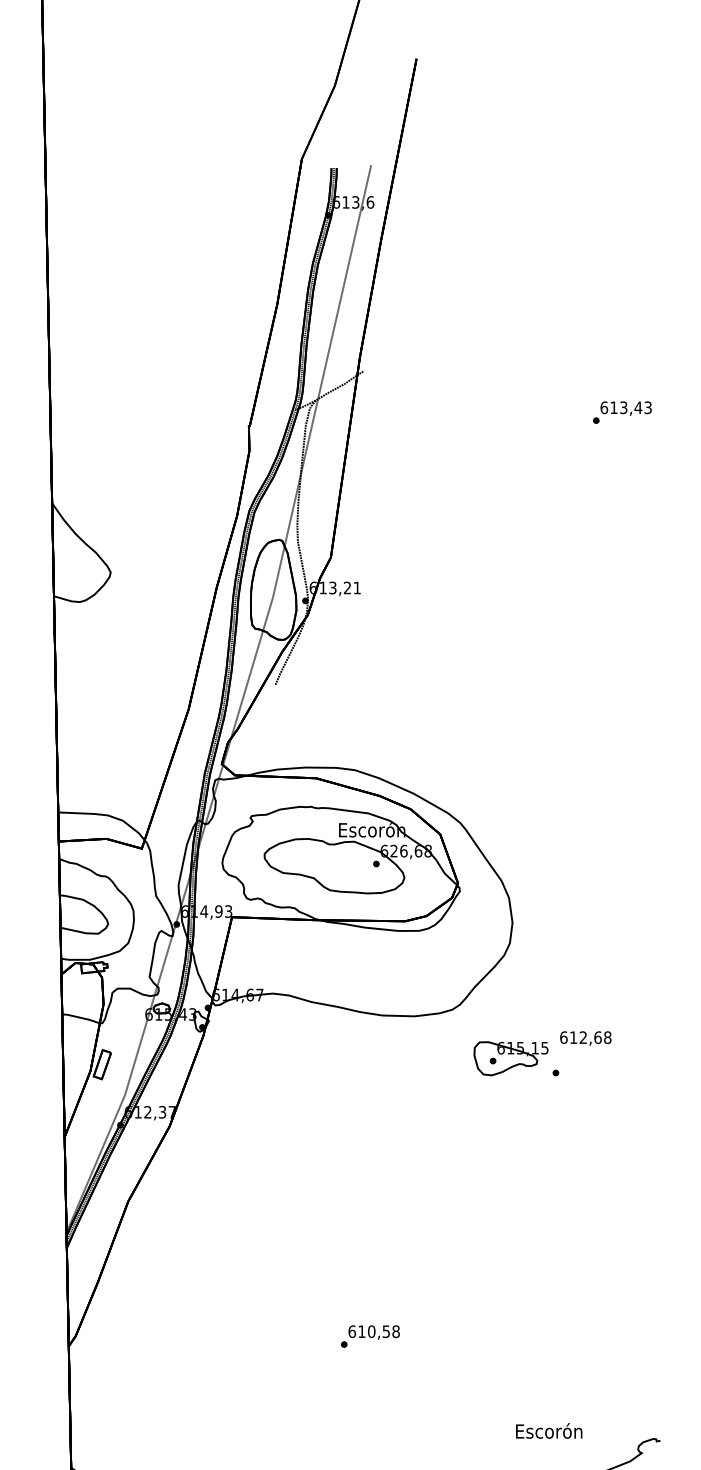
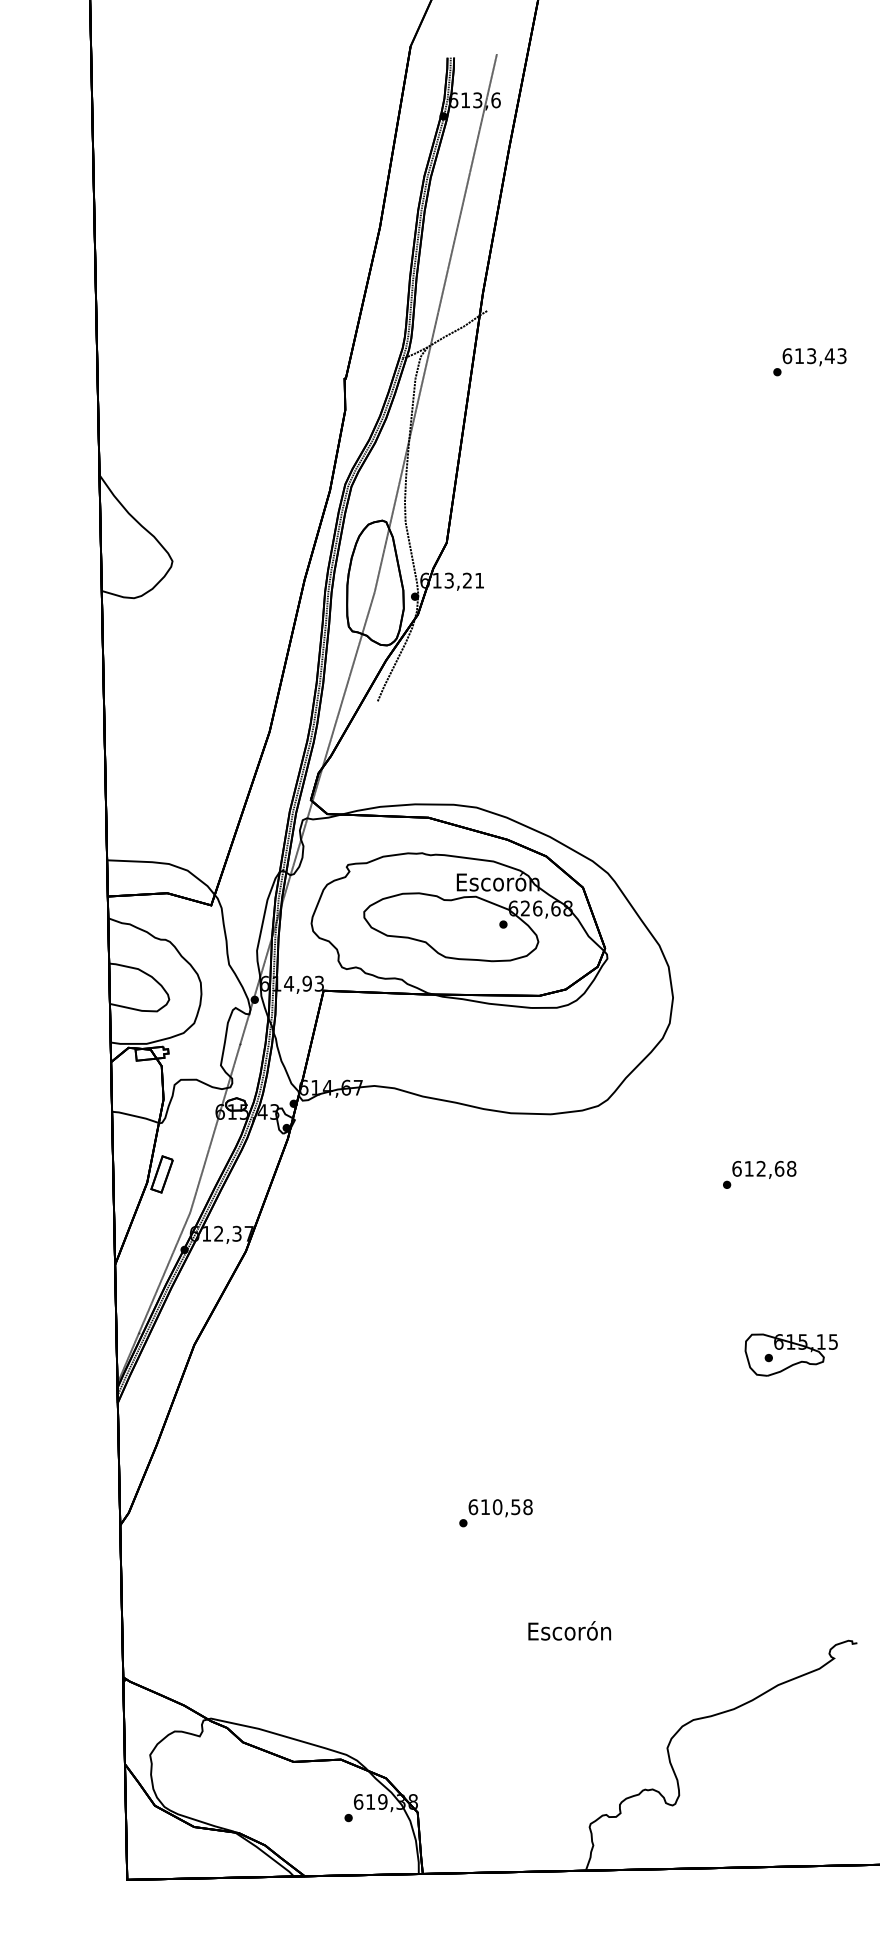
text: (585, 1038) -> (764, 1169), moved
part: (510, 1058) -> (790, 1354), moved
text: (549, 1430) -> (569, 1630), moved

